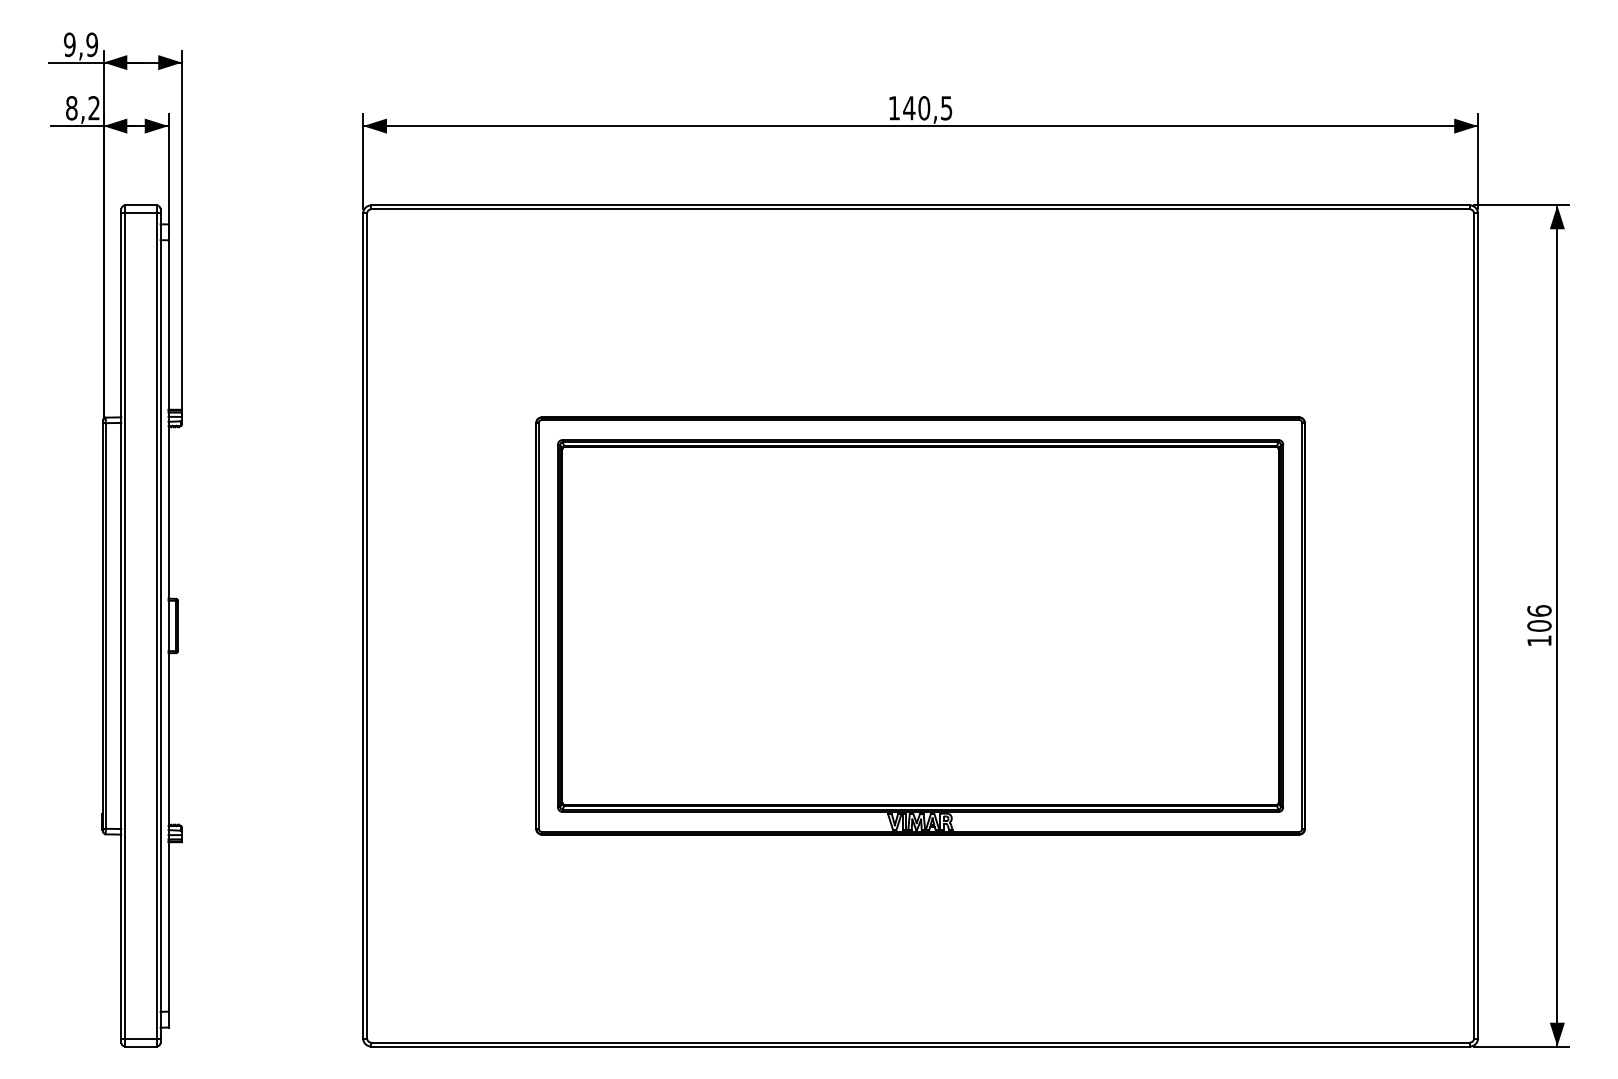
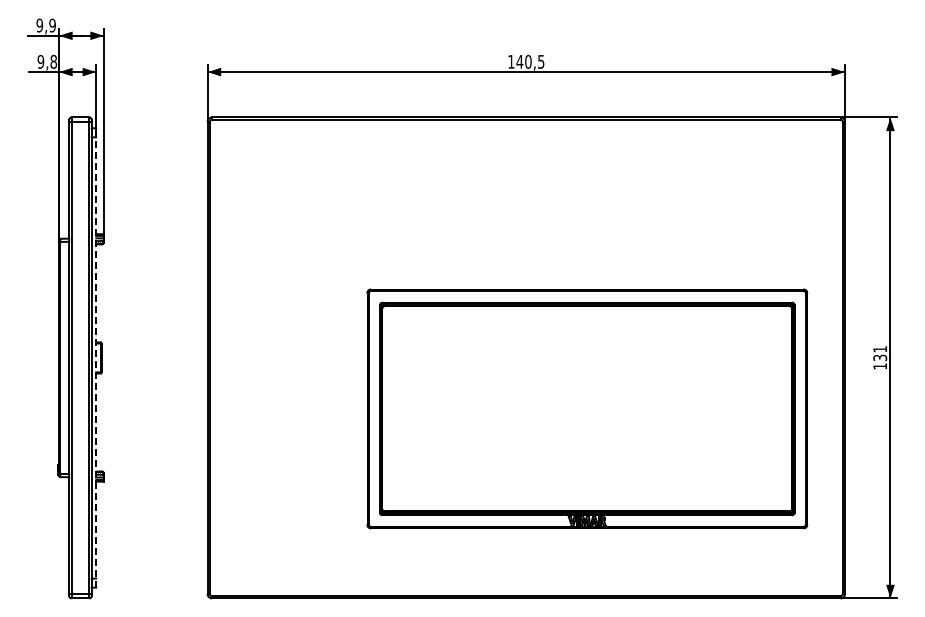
text: (83, 107) -> (47, 61), 8,2 -> 9,8
text: (1539, 618) -> (880, 353), 106 -> 131
line: (168, 625) -> (96, 357), solid -> dashed
part: (920, 625) -> (587, 408), moved

